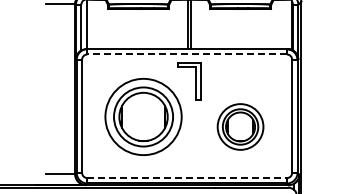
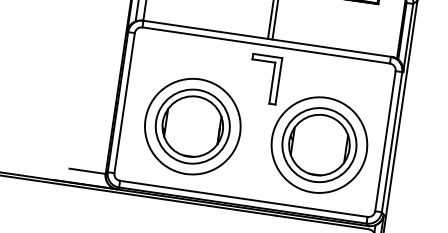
line: (187, 54) -> (266, 45), dashed -> solid
part: (143, 116) -> (192, 126), moved
part: (240, 126) -> (319, 144), size x1.67
line: (187, 178) -> (244, 199), dashed -> solid

